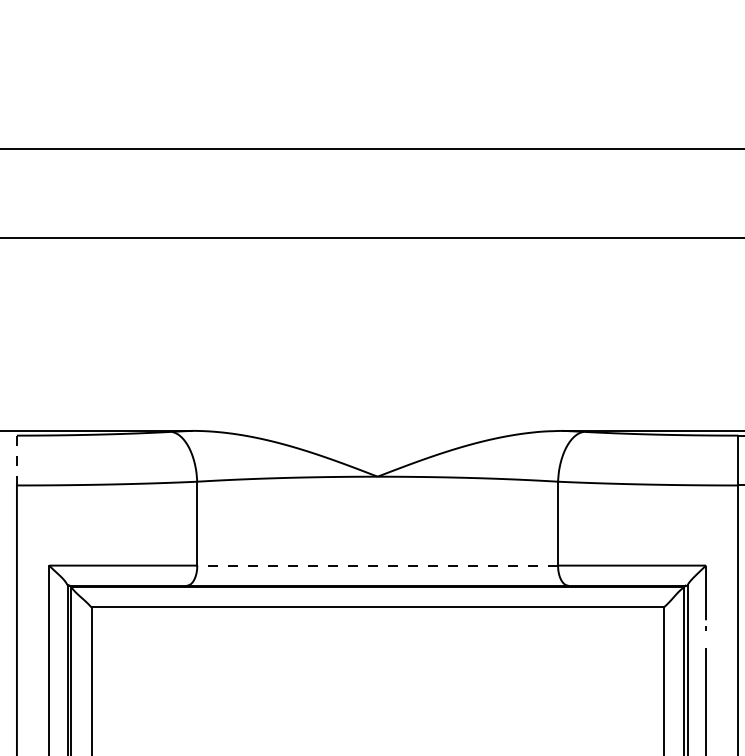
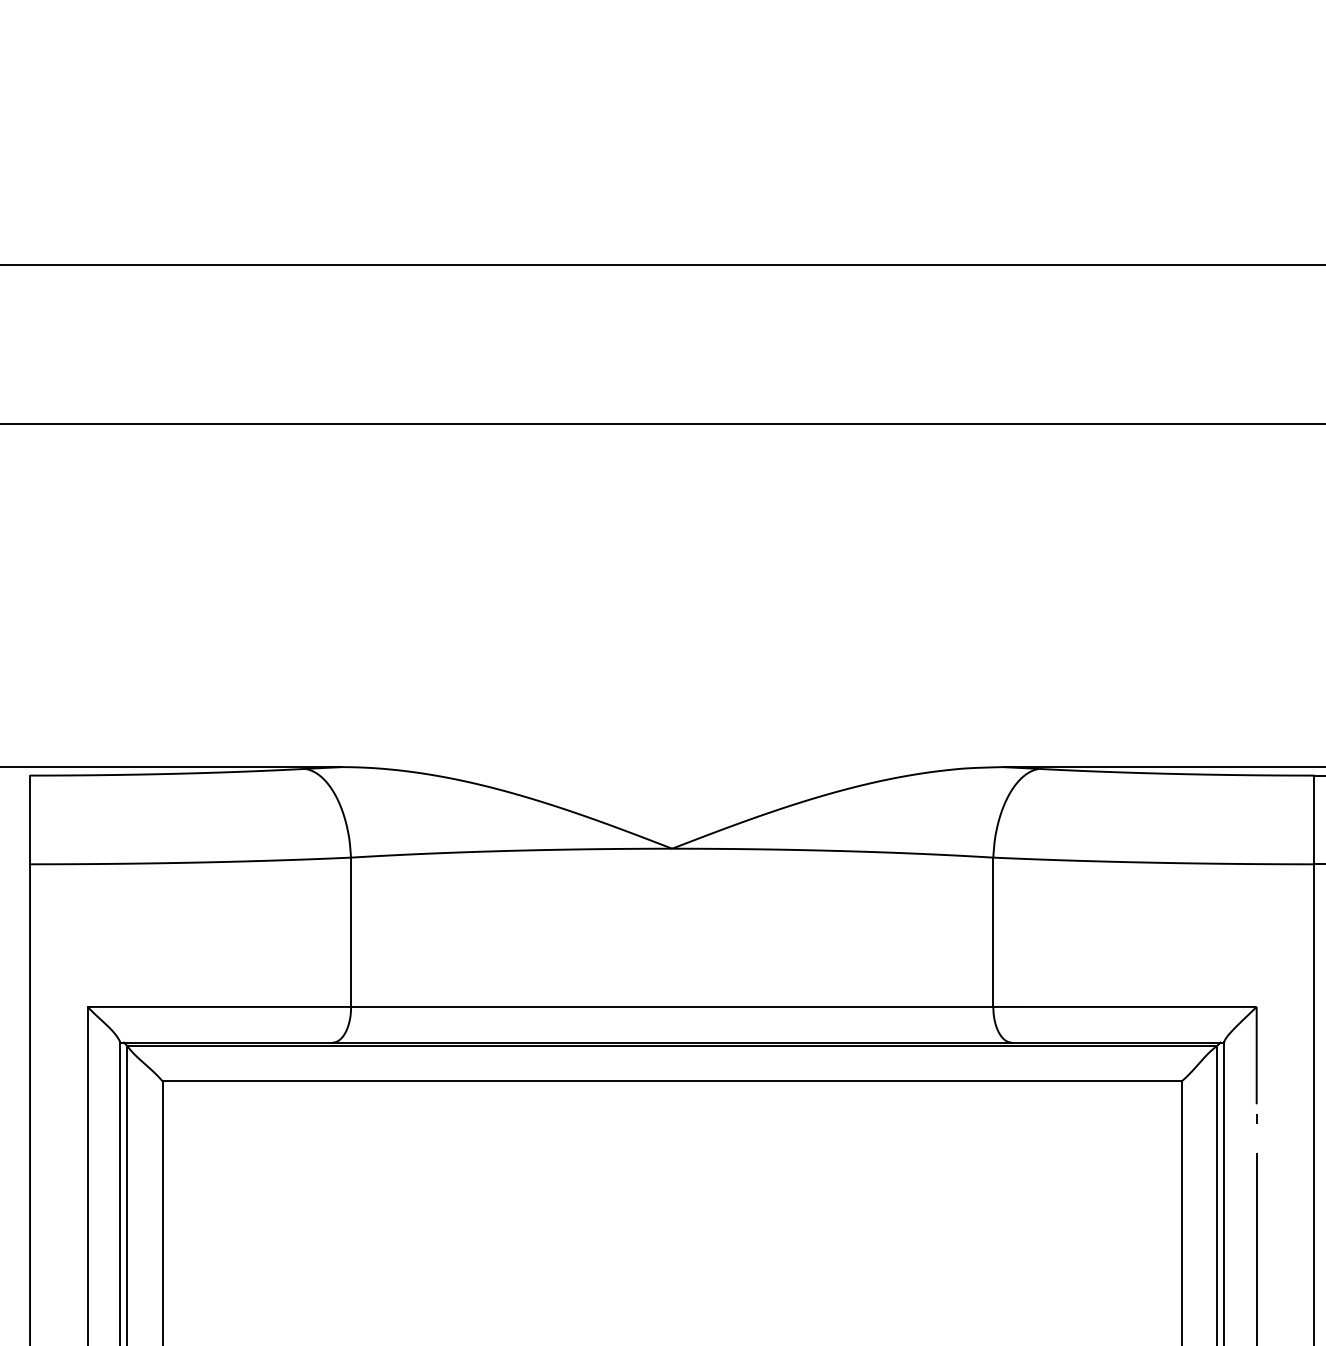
line: (16, 460) -> (29, 819), dashed -> solid
line: (377, 565) -> (671, 1006), dashed -> solid

